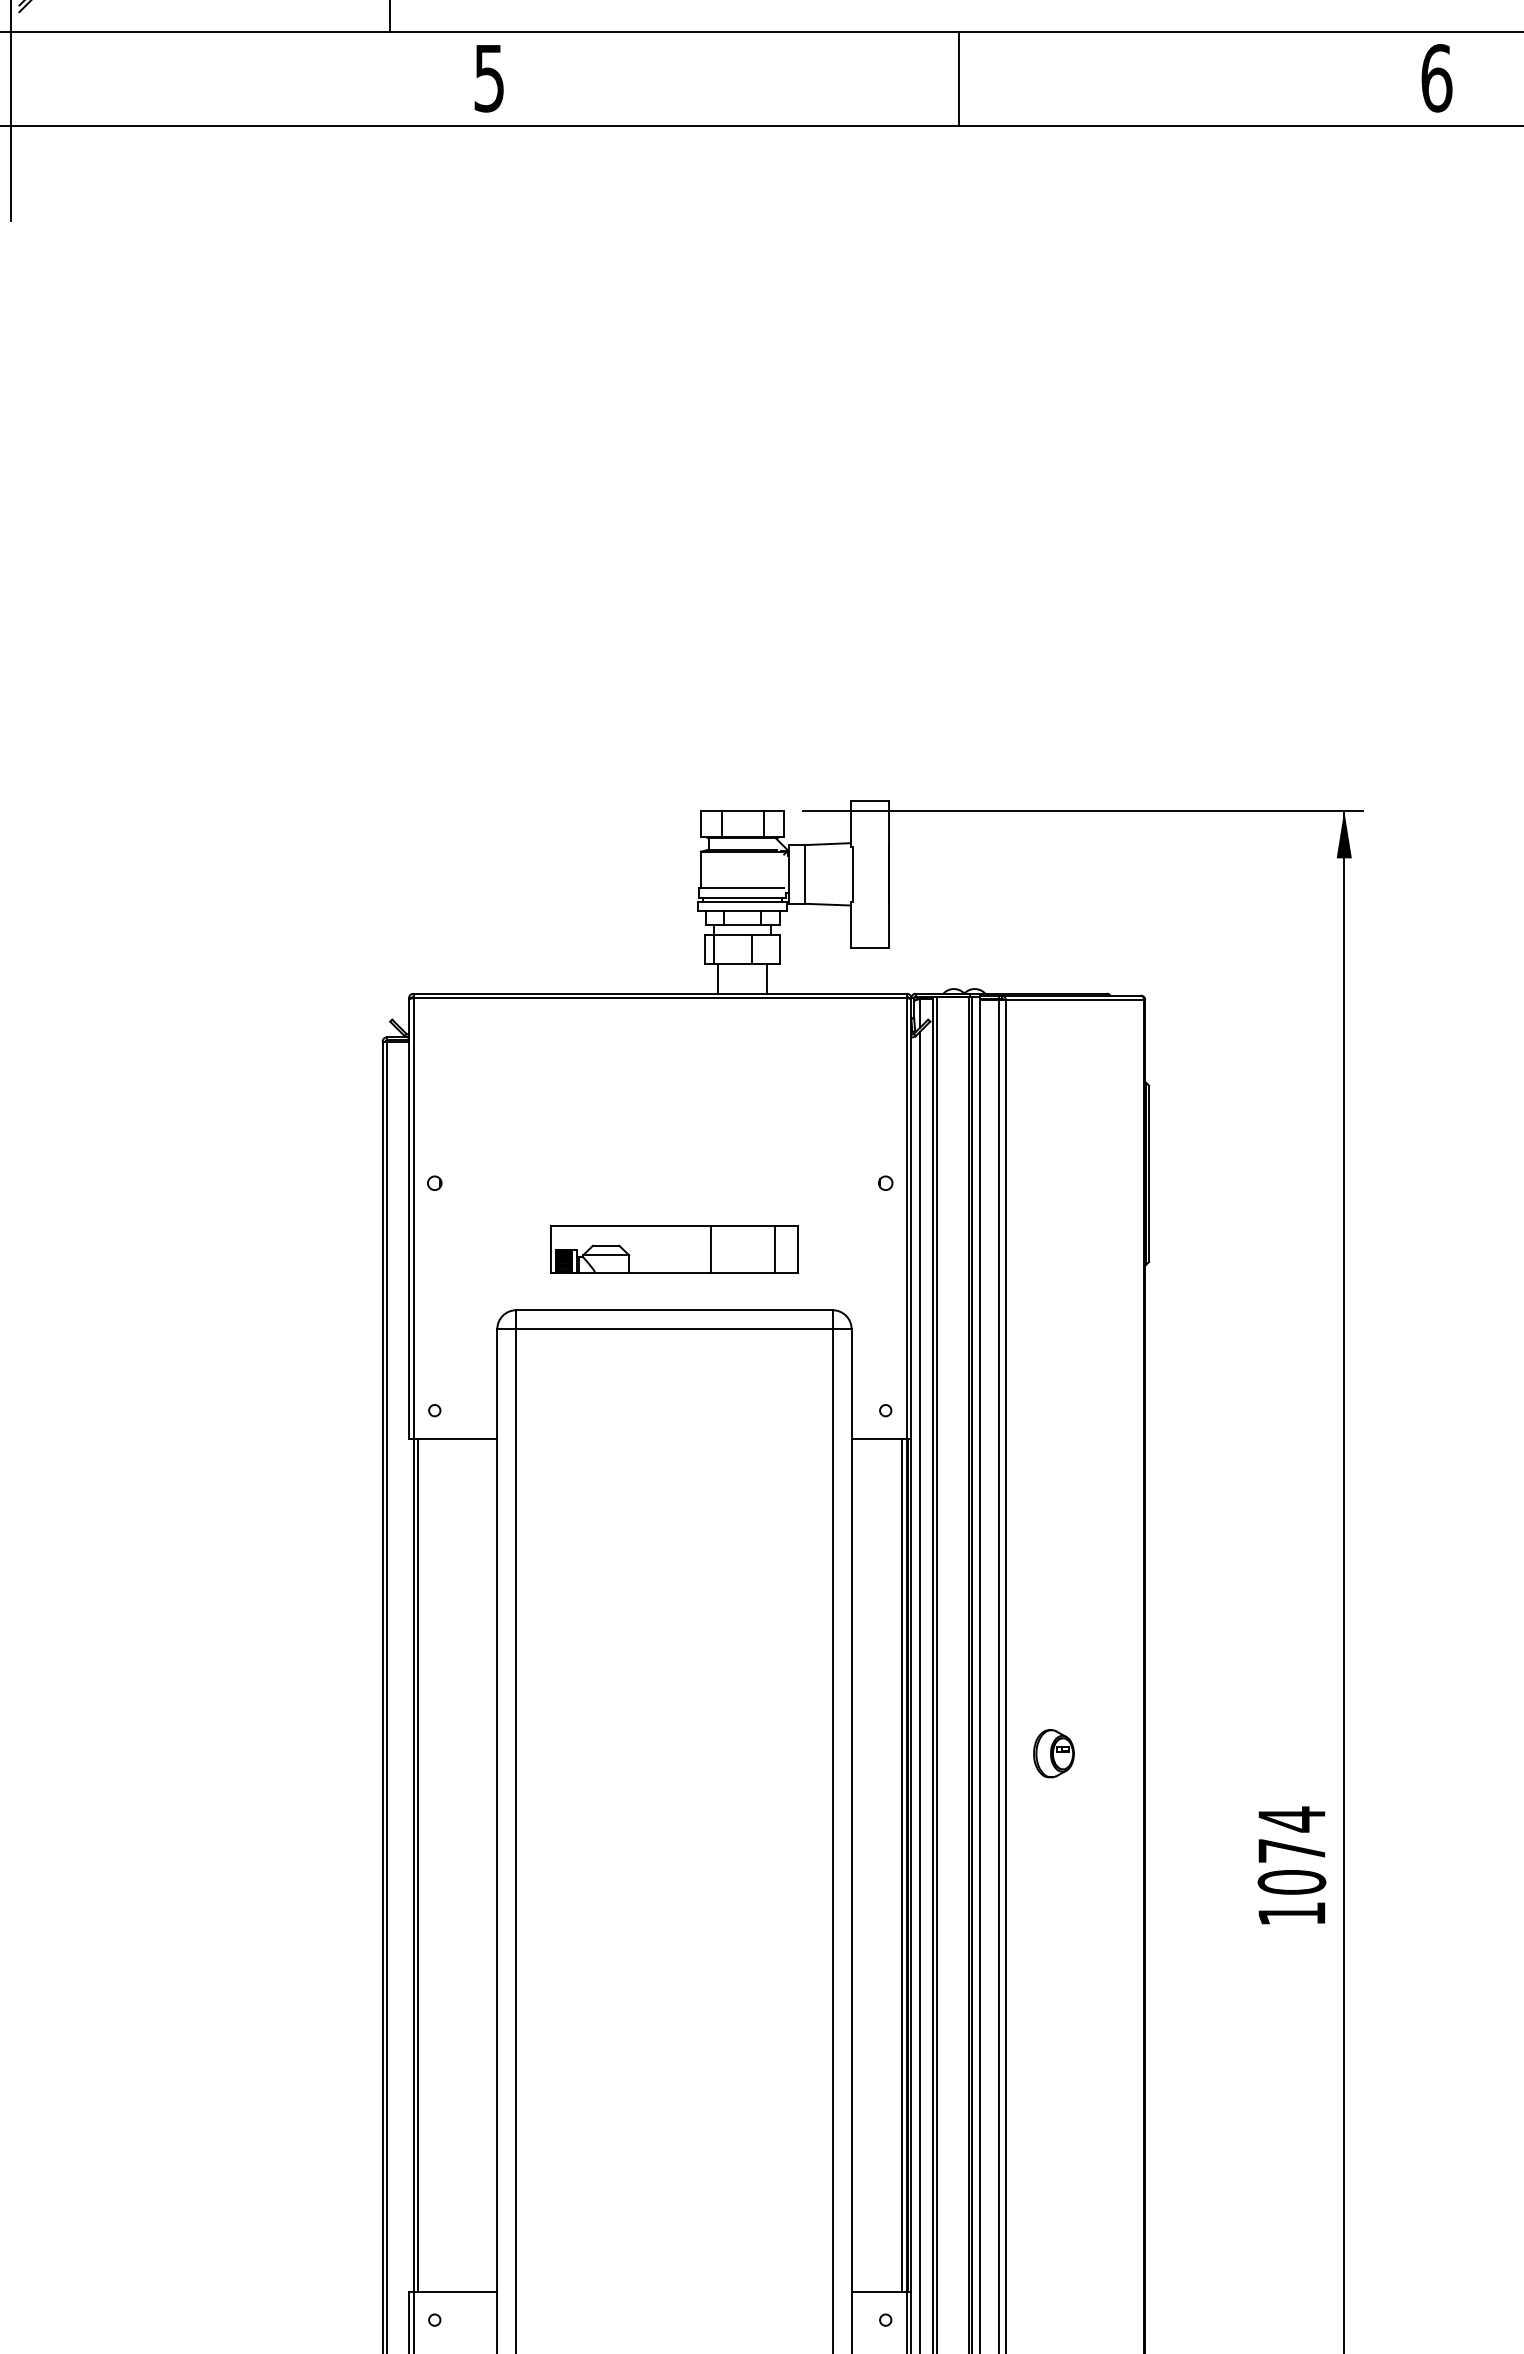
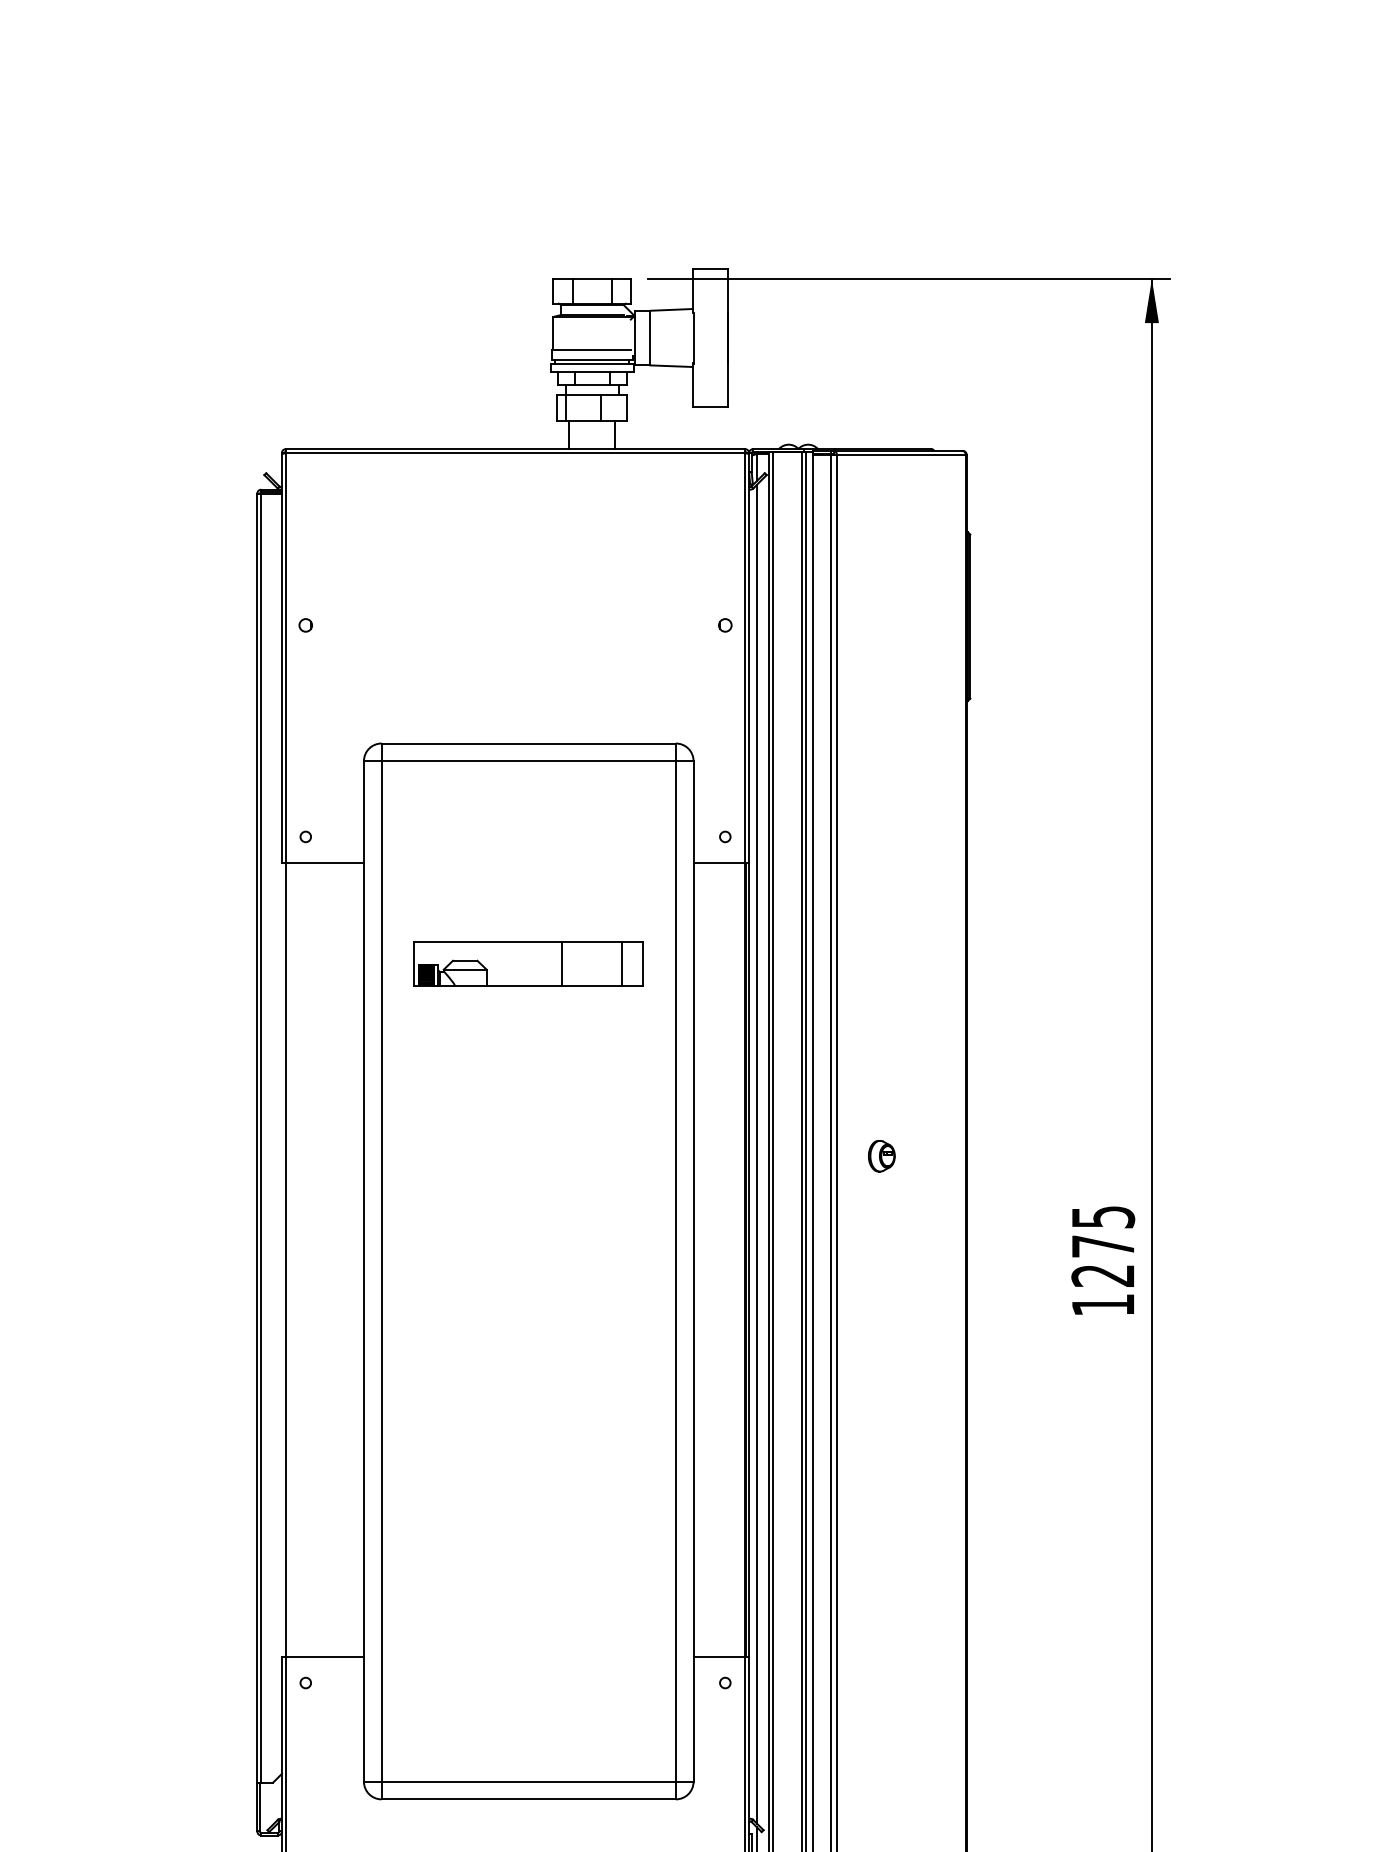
part: (674, 1249) -> (528, 964), moved
part: (1053, 1753) -> (881, 1155), size x0.7
text: (1291, 1850) -> (1102, 1246), 1074 -> 1275
line: (418, 1865) -> (290, 1260), removed
line: (902, 1865) -> (740, 1260), removed

